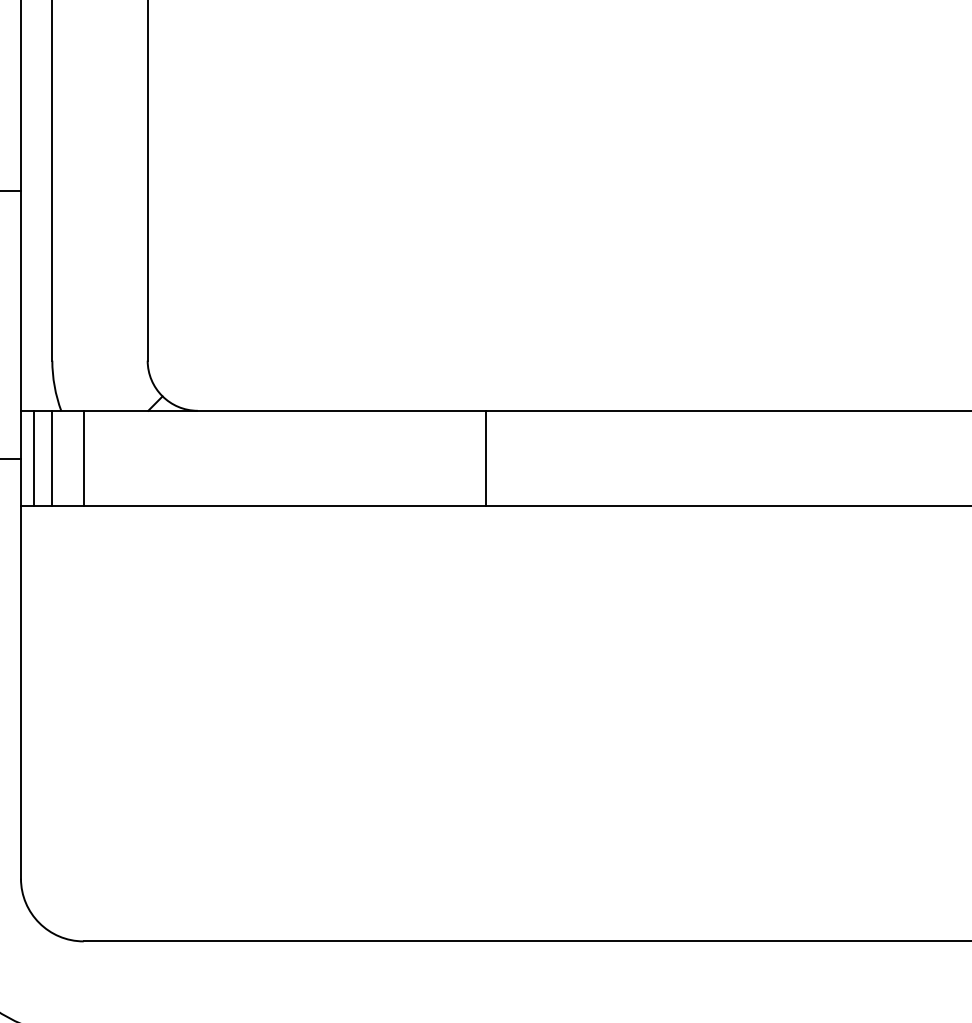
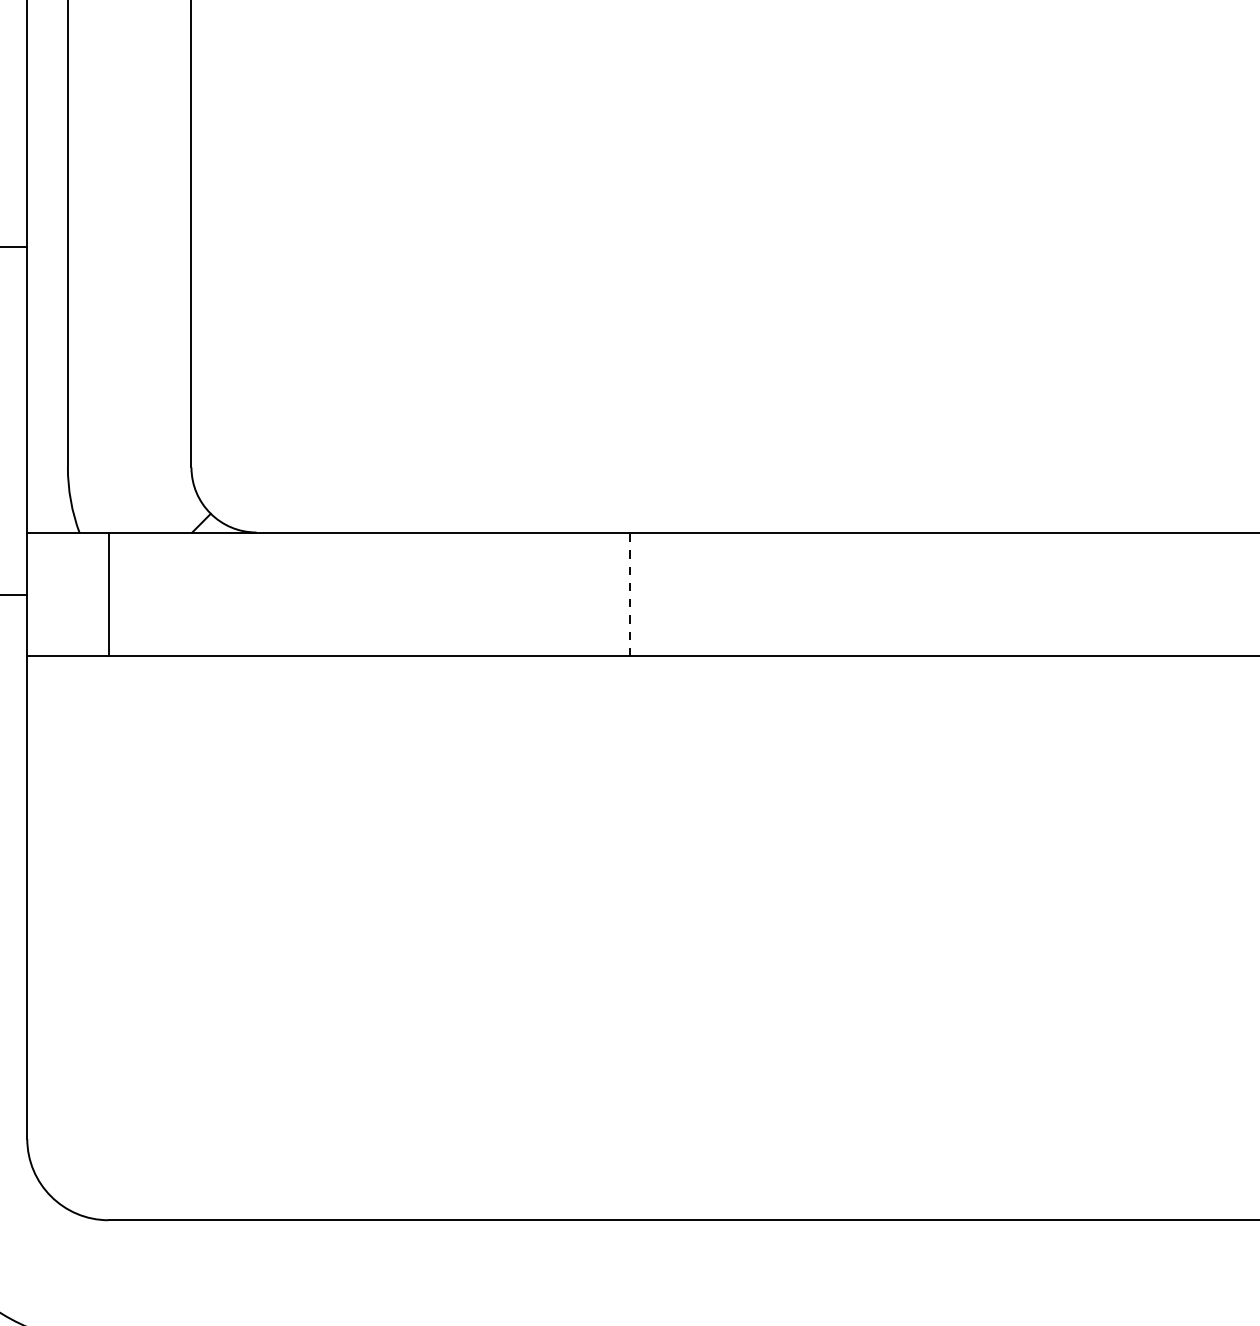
line: (33, 458) -> (43, 594), removed
line: (52, 458) -> (67, 594), removed
line: (485, 458) -> (629, 594), solid -> dashed

